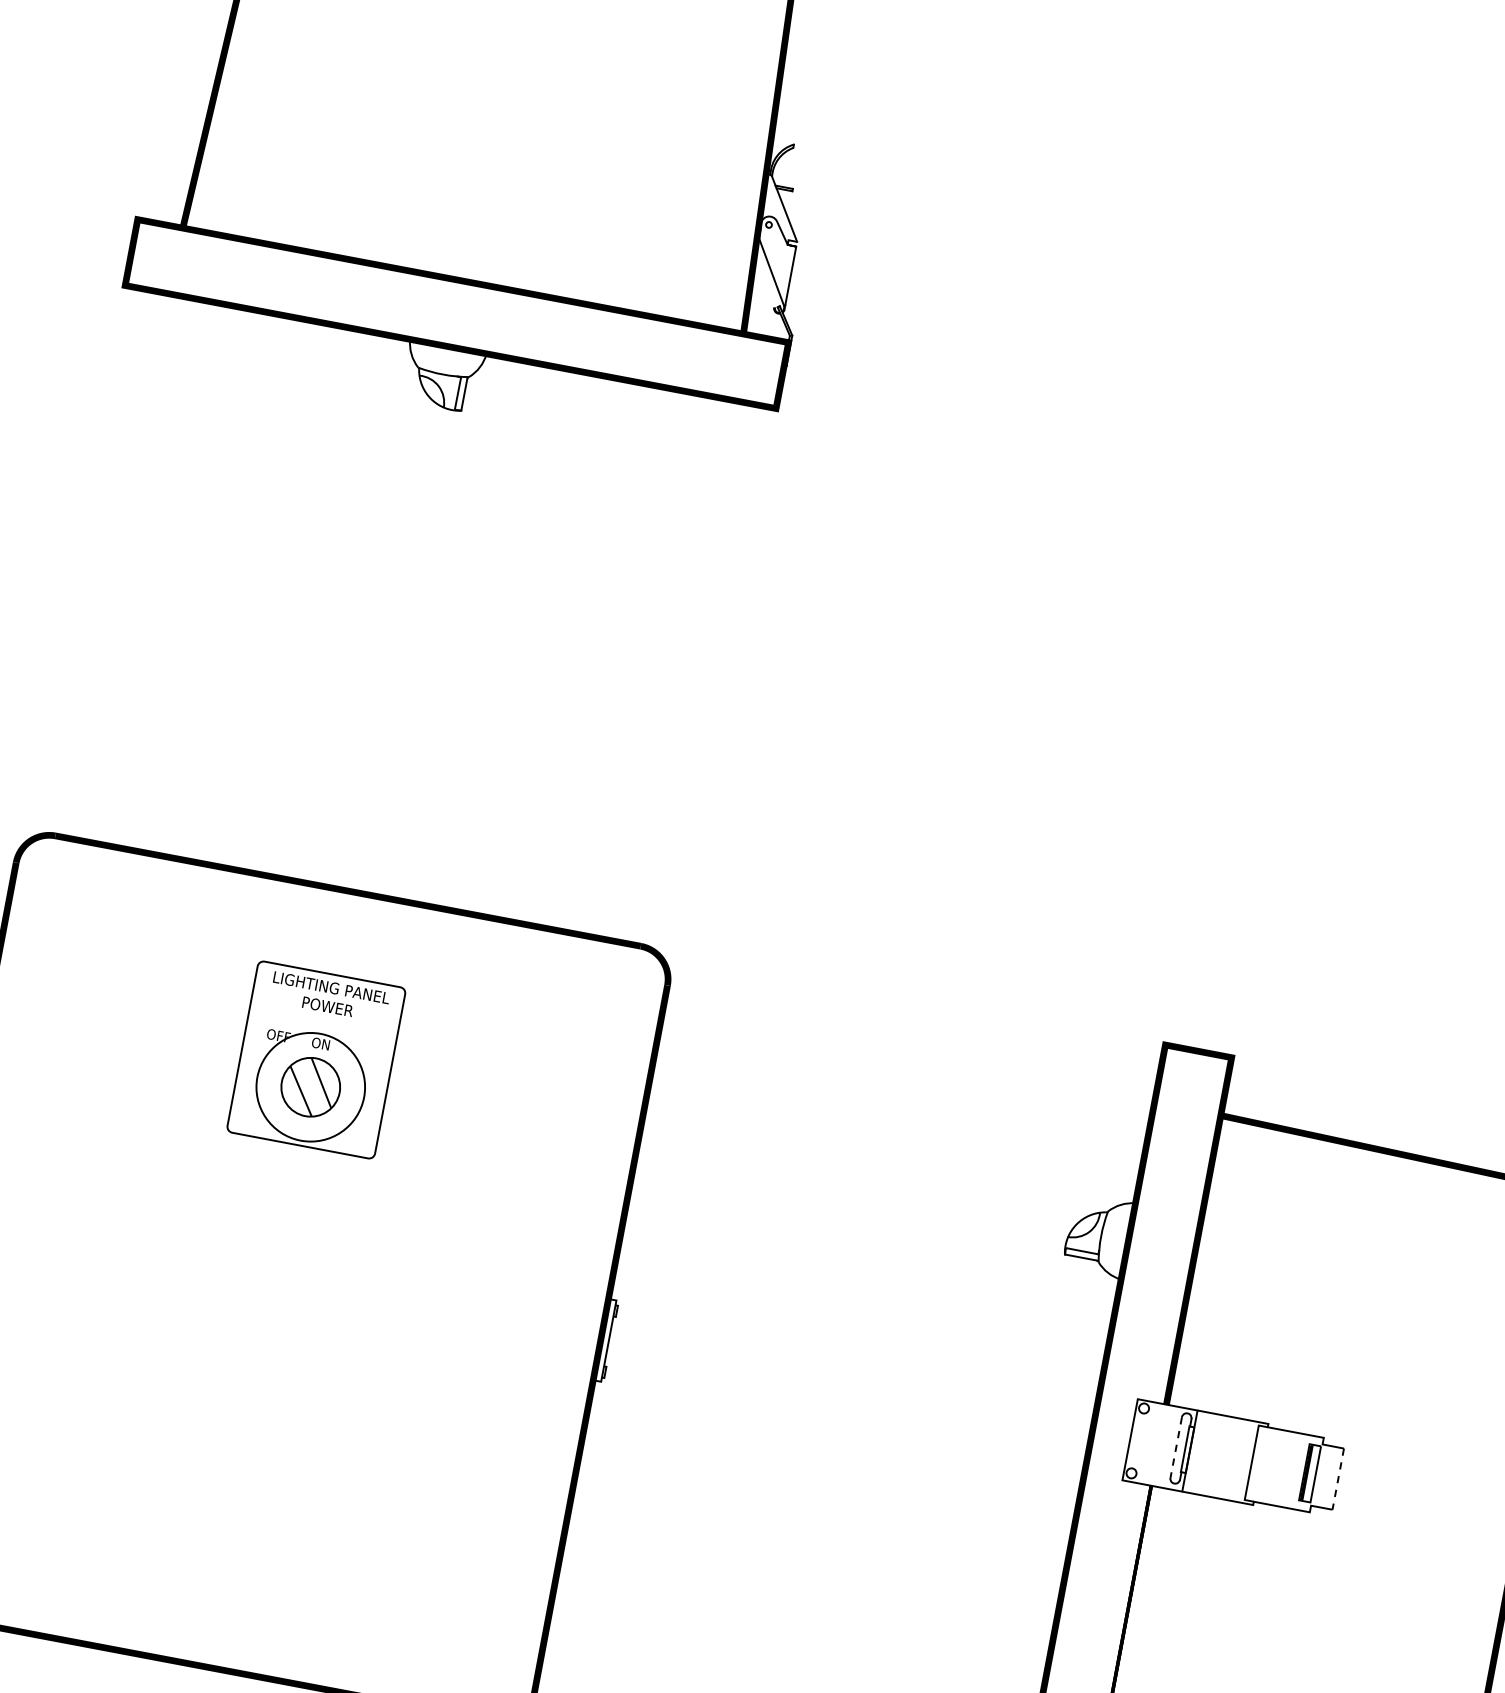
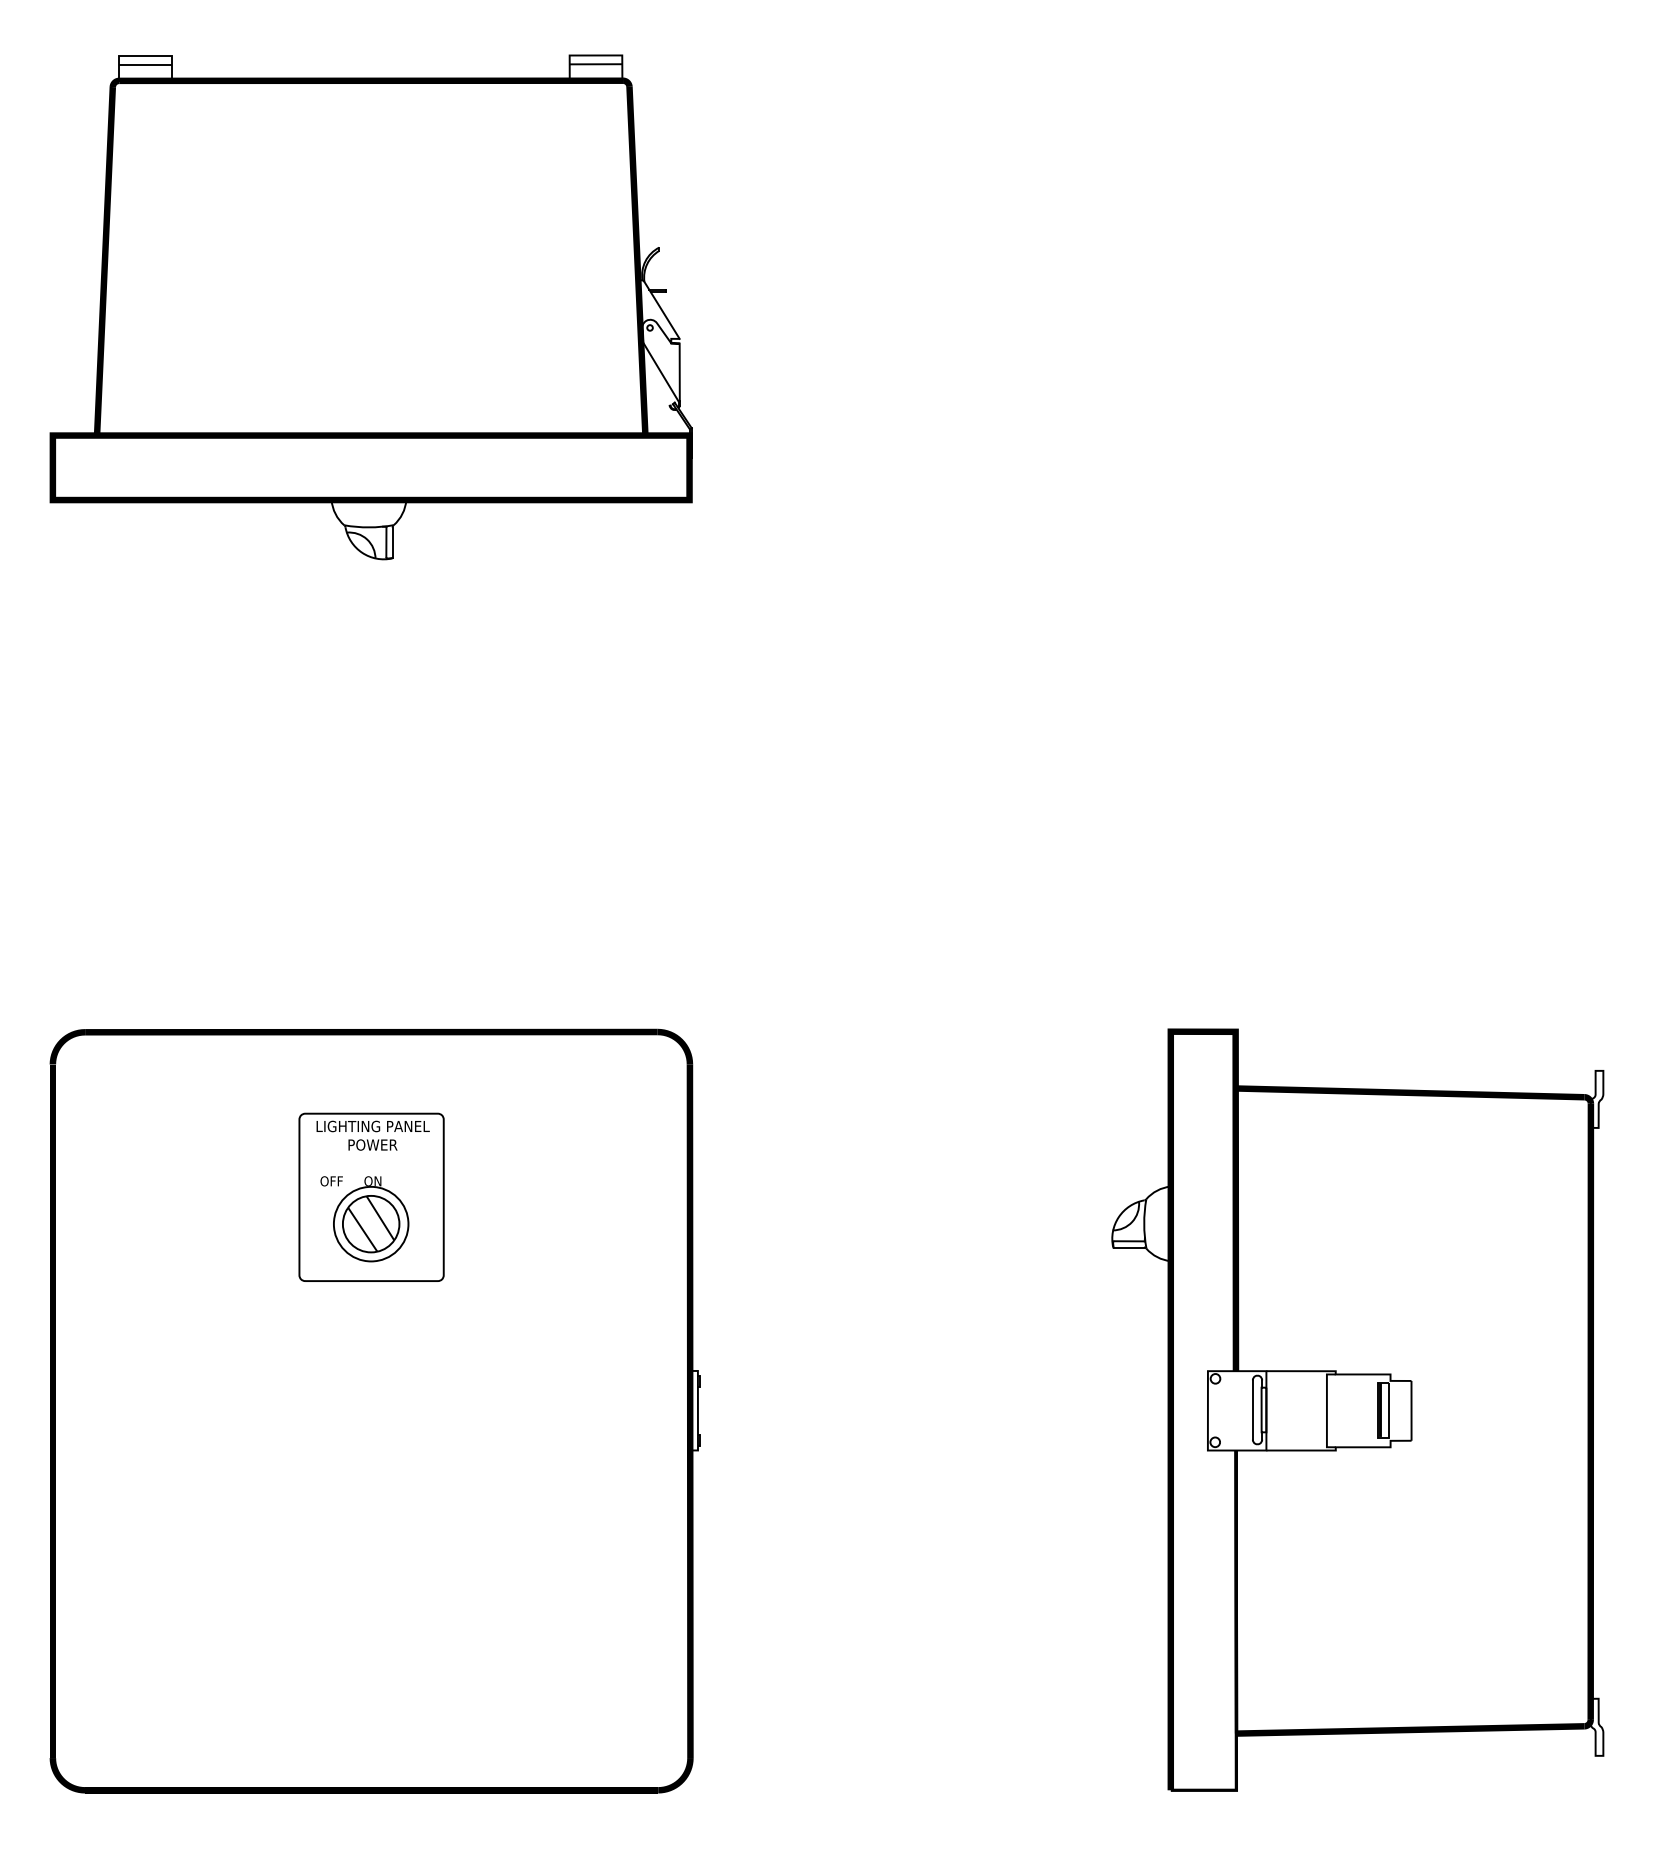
circle: (310, 1086) -> (370, 1223), size x0.71
line: (1175, 1448) -> (1252, 1410), dashed -> solid
line: (1338, 1478) -> (1411, 1410), dashed -> solid

